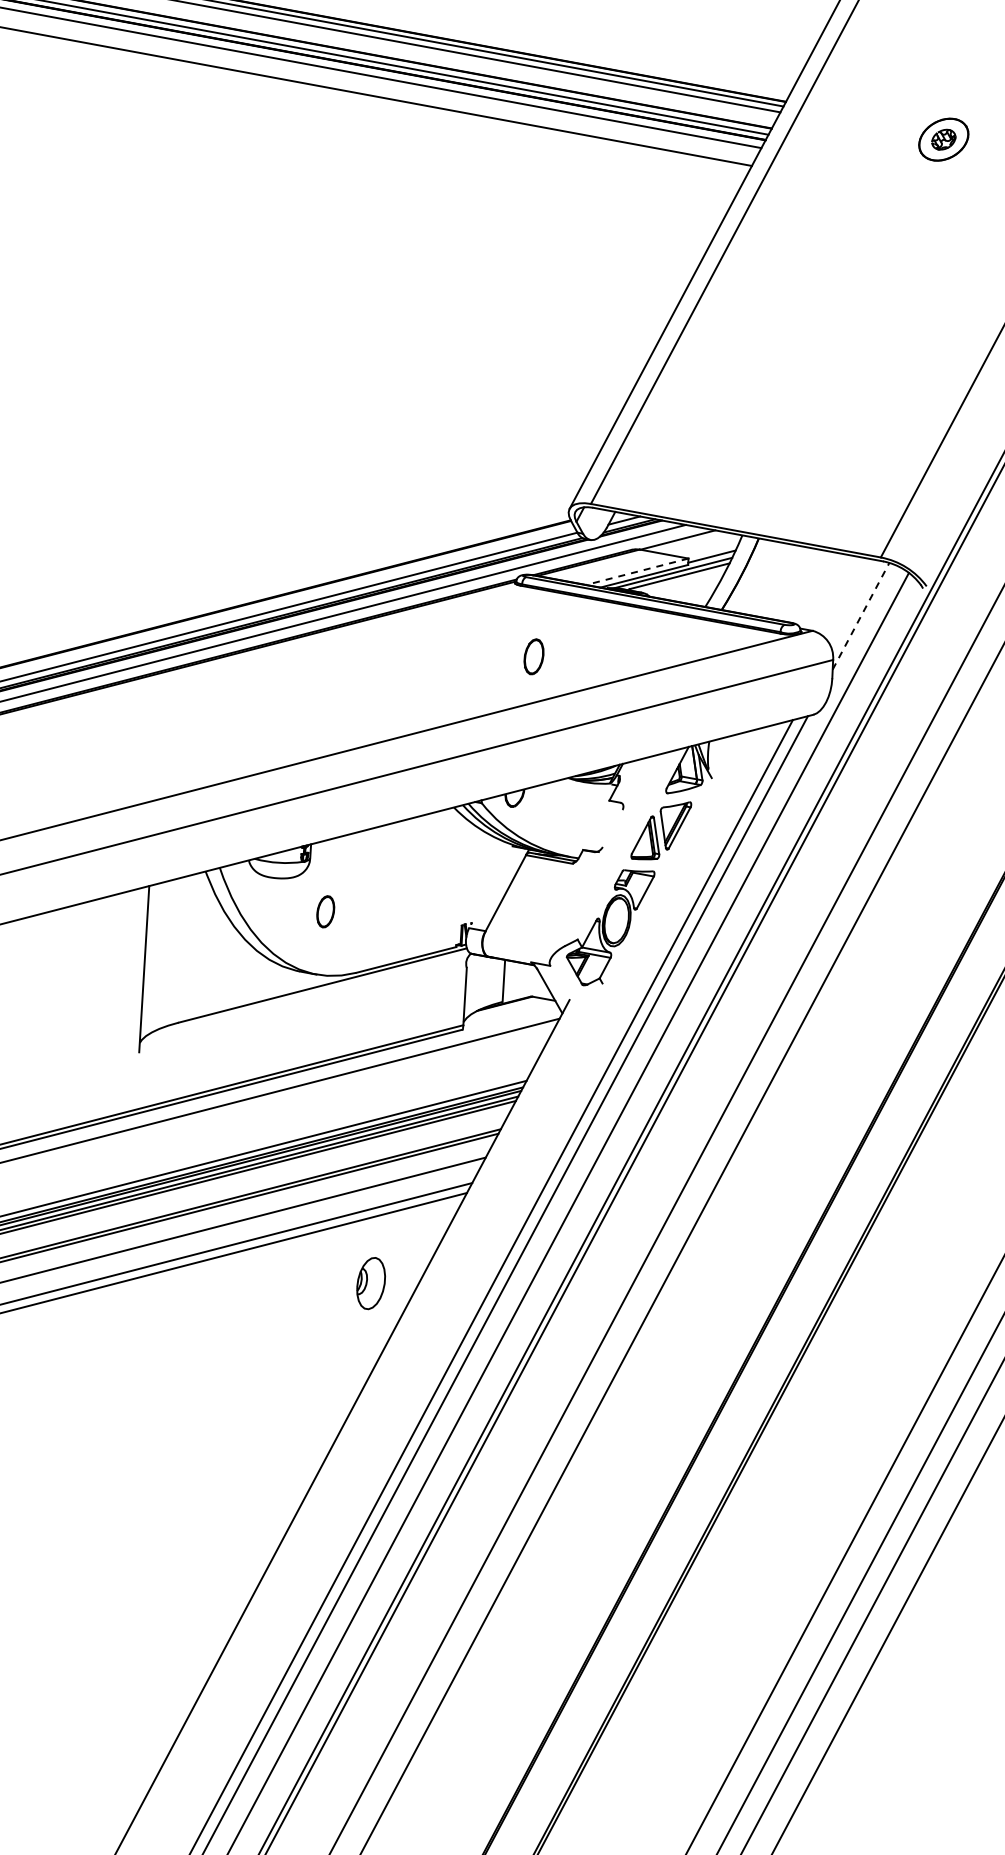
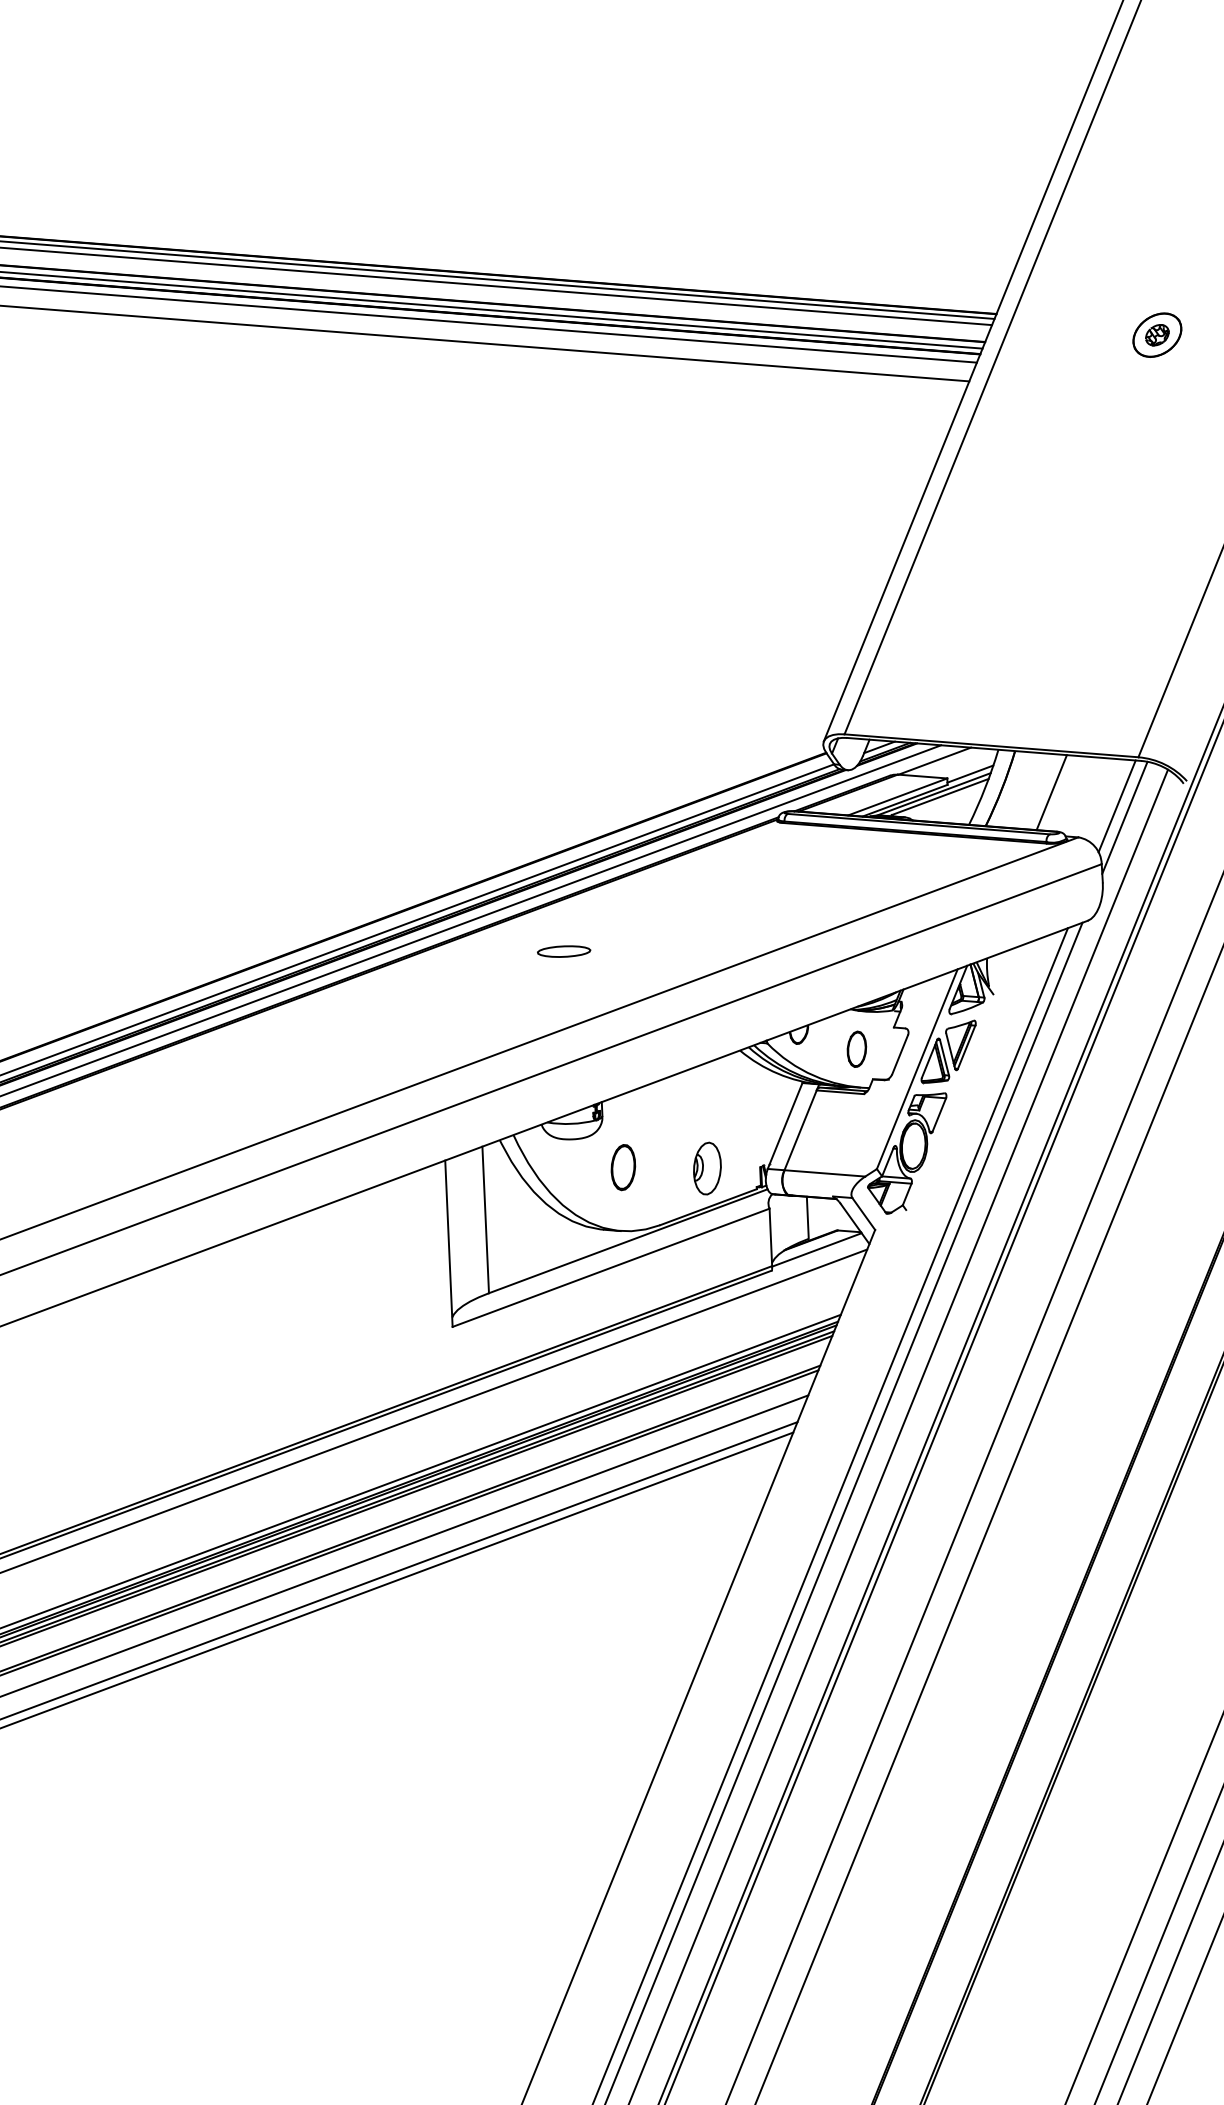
line: (637, 571) -> (897, 796), dashed -> solid
line: (790, 583) -> (1051, 792), added
line: (853, 604) -> (1116, 806), added
line: (861, 616) -> (1125, 817), dashed -> solid
part: (533, 655) -> (856, 1048), moved
part: (289, 690) -> (564, 951), added
line: (612, 828) -> (899, 1054), added
line: (627, 844) -> (916, 1069), added
line: (490, 886) -> (784, 1125), added
part: (325, 911) -> (623, 1167), size x1.43
line: (525, 938) -> (824, 1173), added
line: (183, 948) -> (485, 1219), added
line: (559, 982) -> (863, 1213), added
line: (302, 1009) -> (610, 1267), added
line: (509, 1013) -> (816, 1249), added
part: (371, 1283) -> (707, 1168), moved

